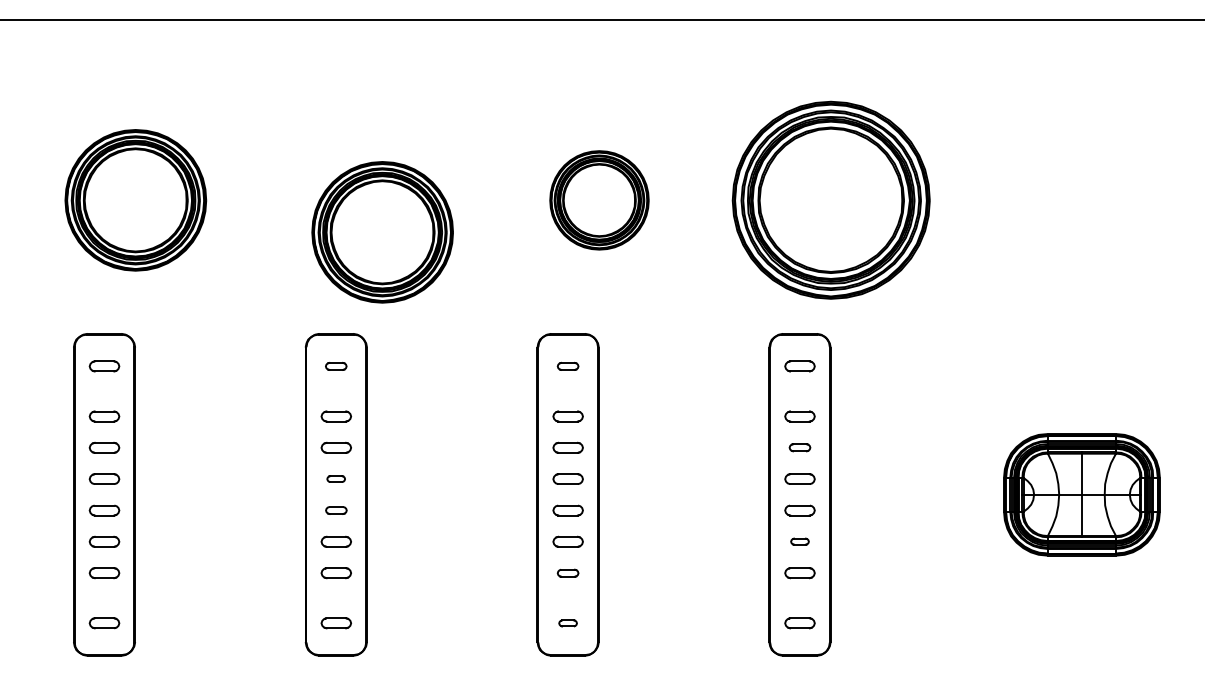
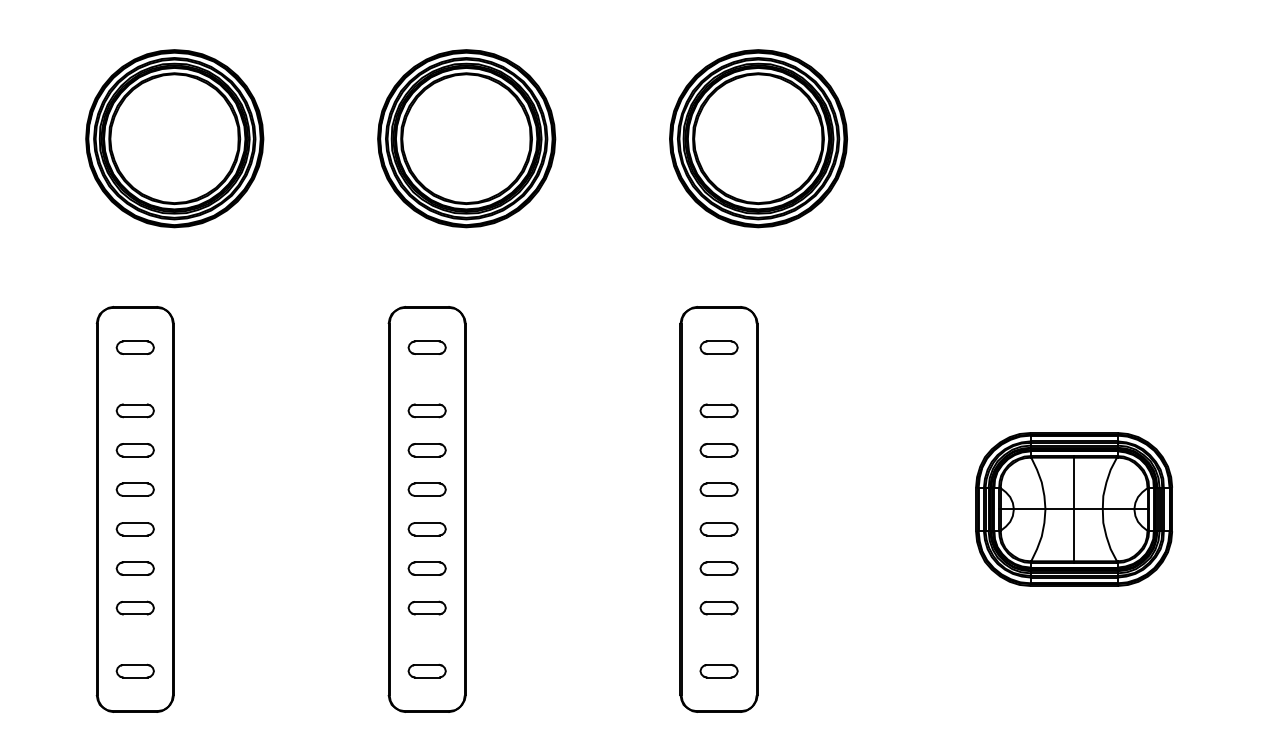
part: (599, 200) -> (466, 138), size x1.43
part: (831, 200) -> (758, 138), size x0.71
part: (382, 232) -> (174, 138), moved
part: (335, 366) -> (134, 347), size x1.43
part: (567, 366) -> (426, 347), size x1.43
part: (799, 447) -> (718, 449), size x1.43
part: (335, 478) -> (134, 488), size x1.67
part: (336, 510) -> (135, 529), size x1.43
part: (799, 541) -> (718, 568), size x1.67
part: (567, 573) -> (426, 608), size x1.43
part: (567, 623) -> (426, 671), size x1.67

